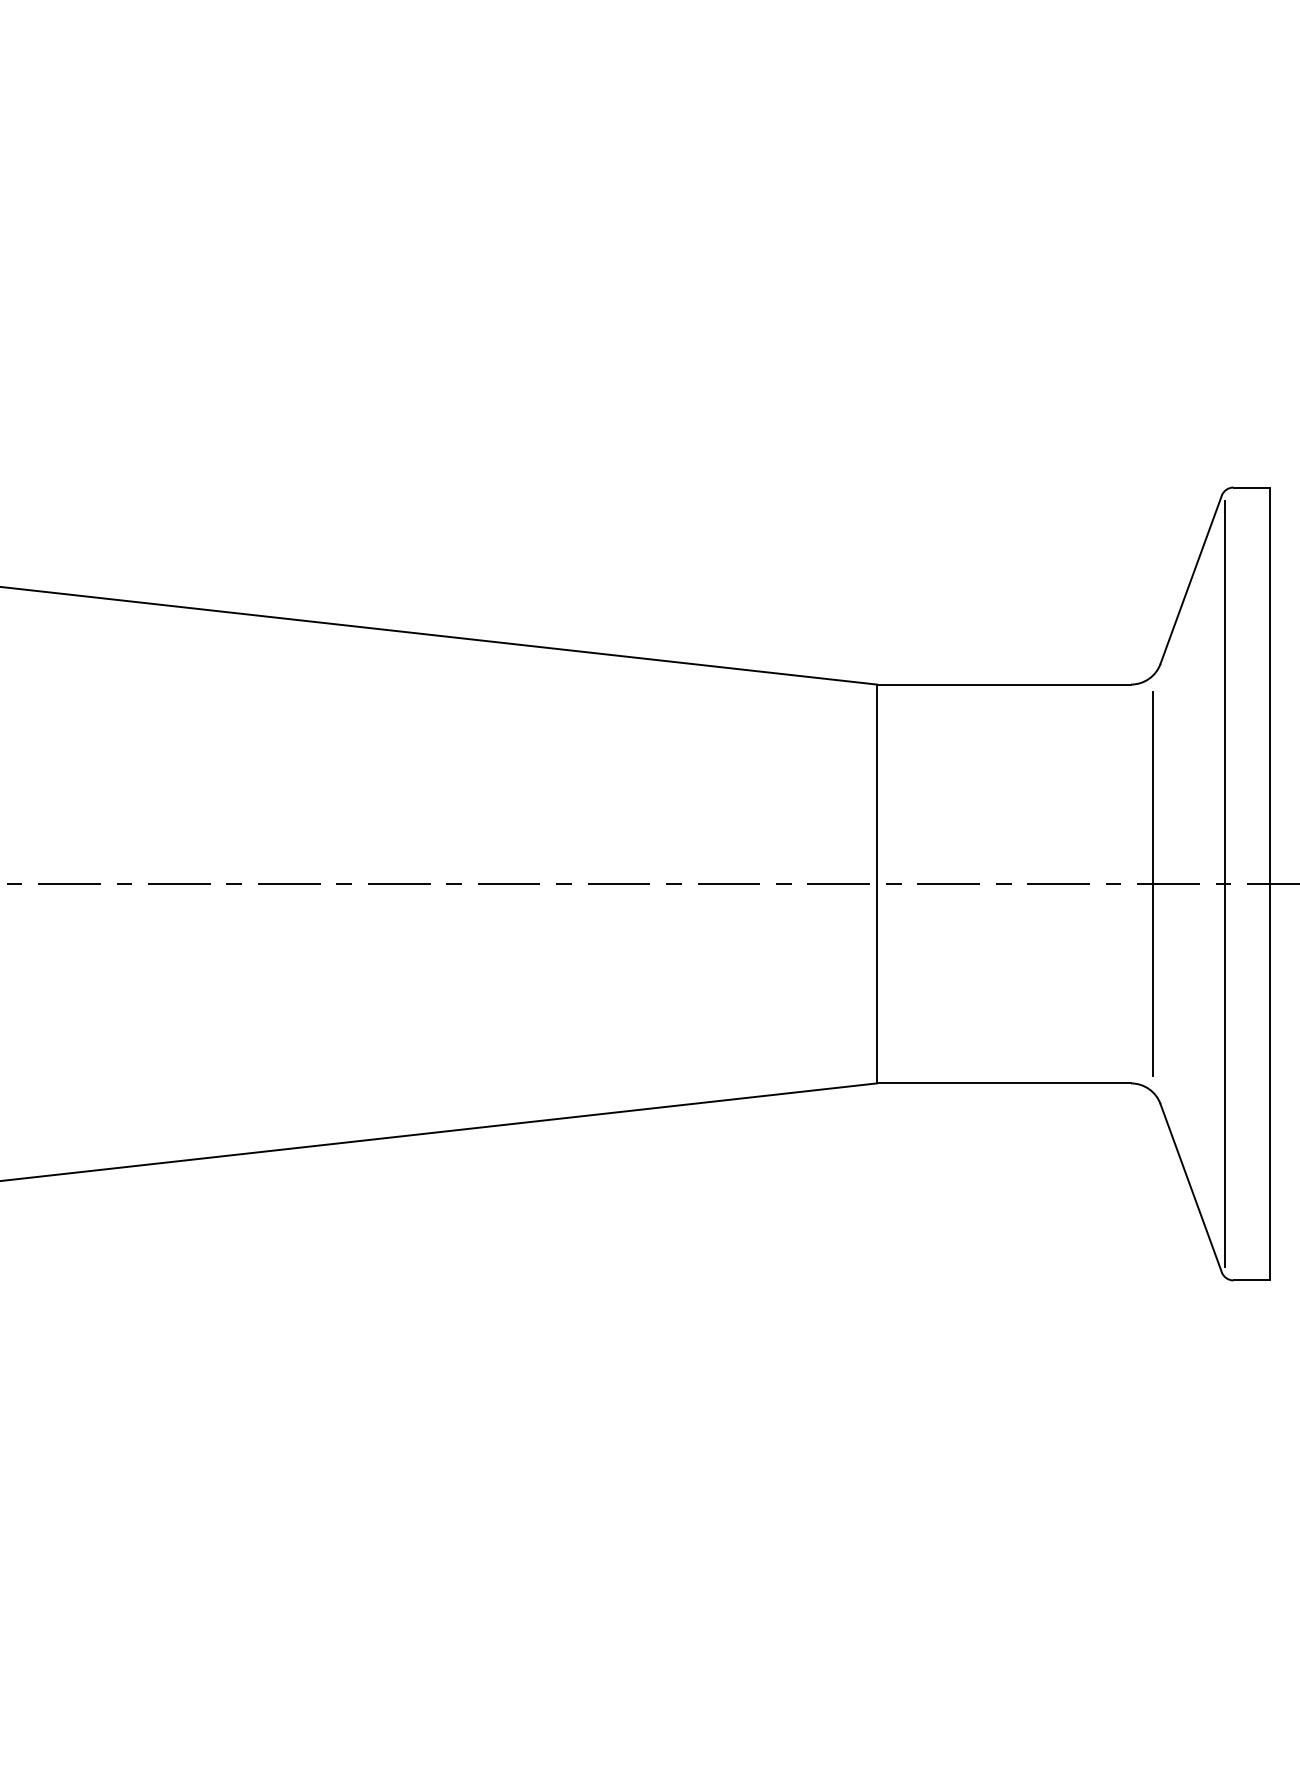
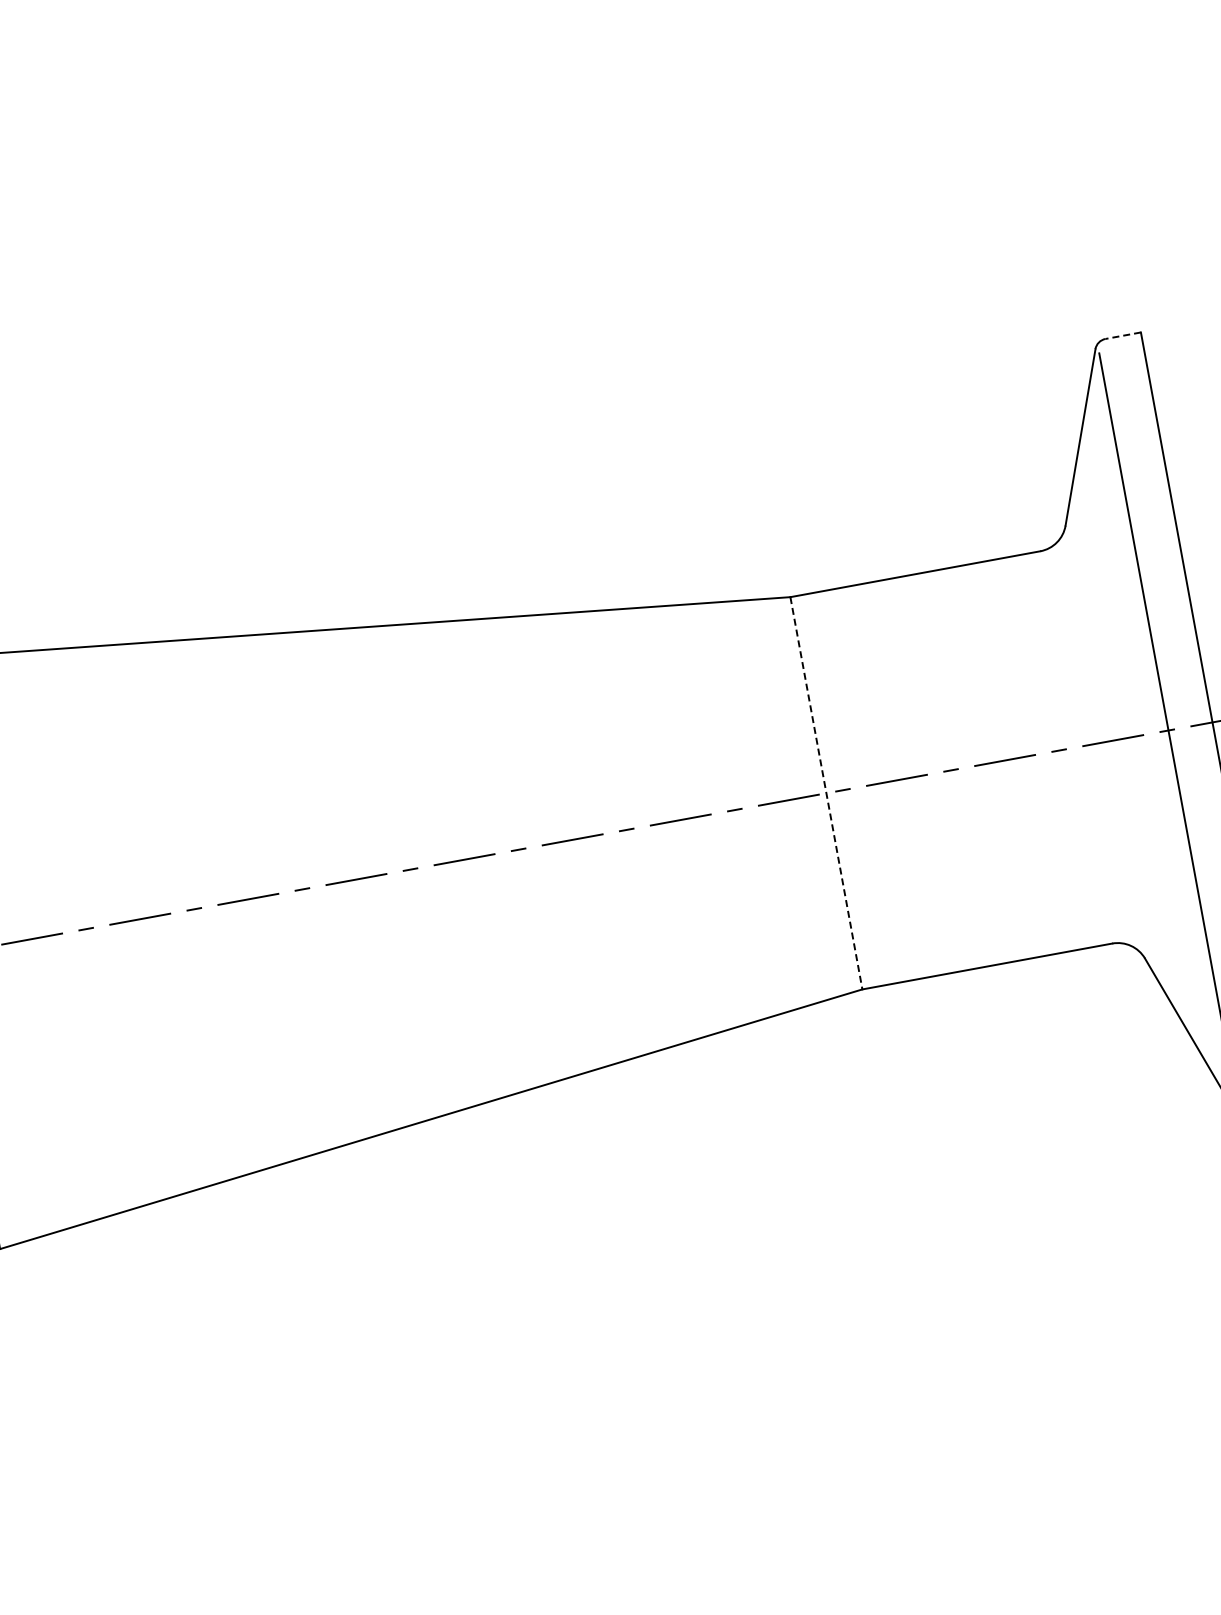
line: (1251, 487) -> (1123, 335), solid -> dashed
line: (1153, 883) -> (1098, 742), removed
line: (876, 884) -> (826, 793), solid -> dashed

